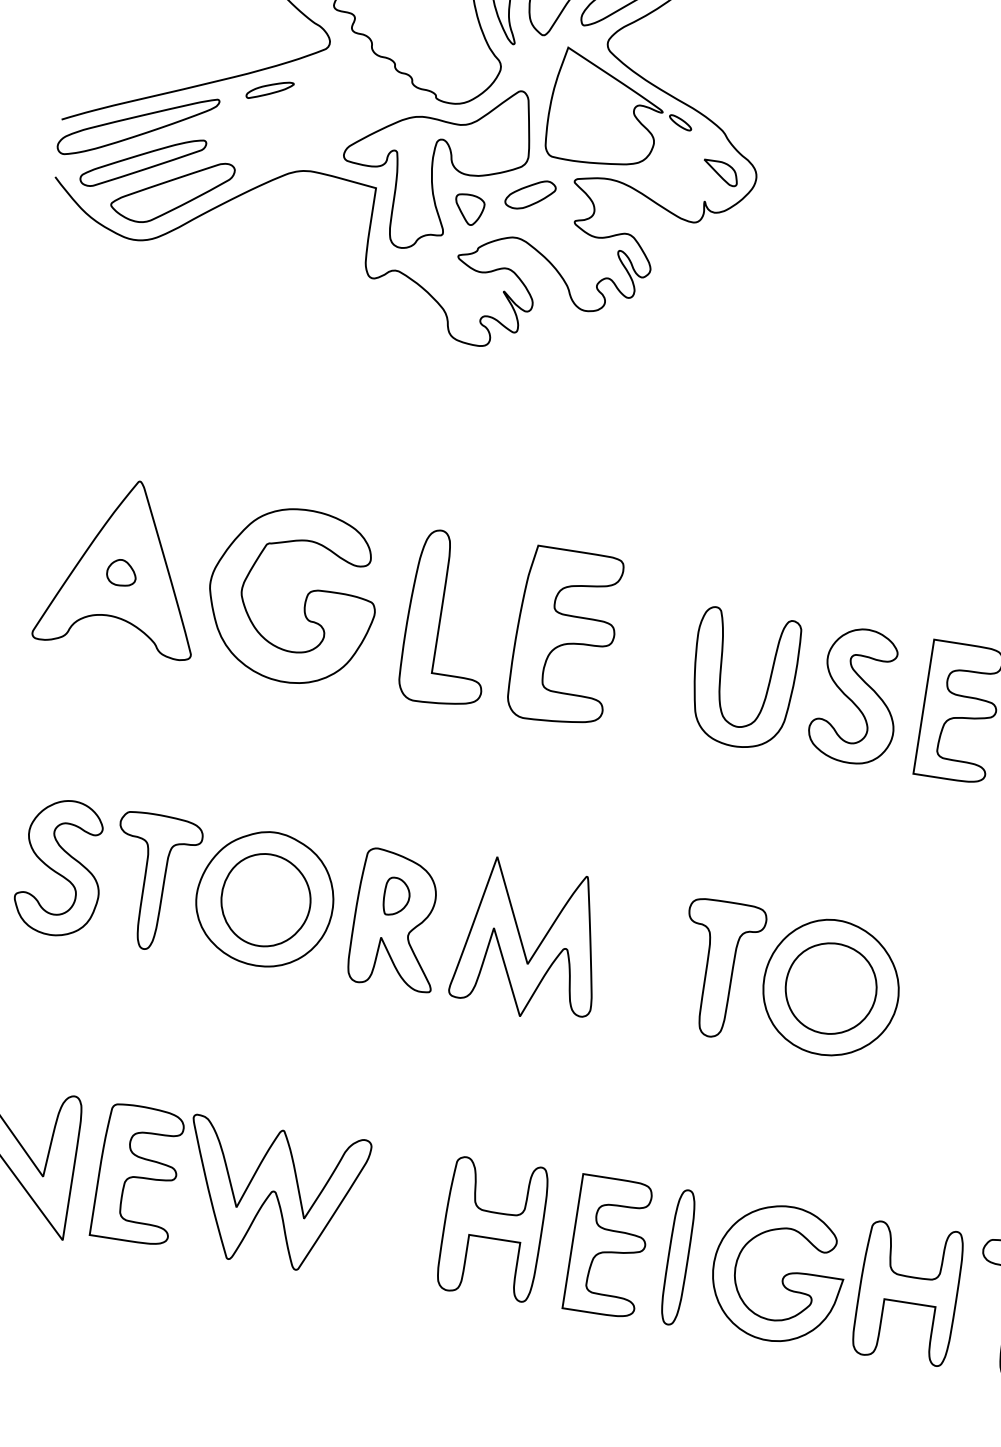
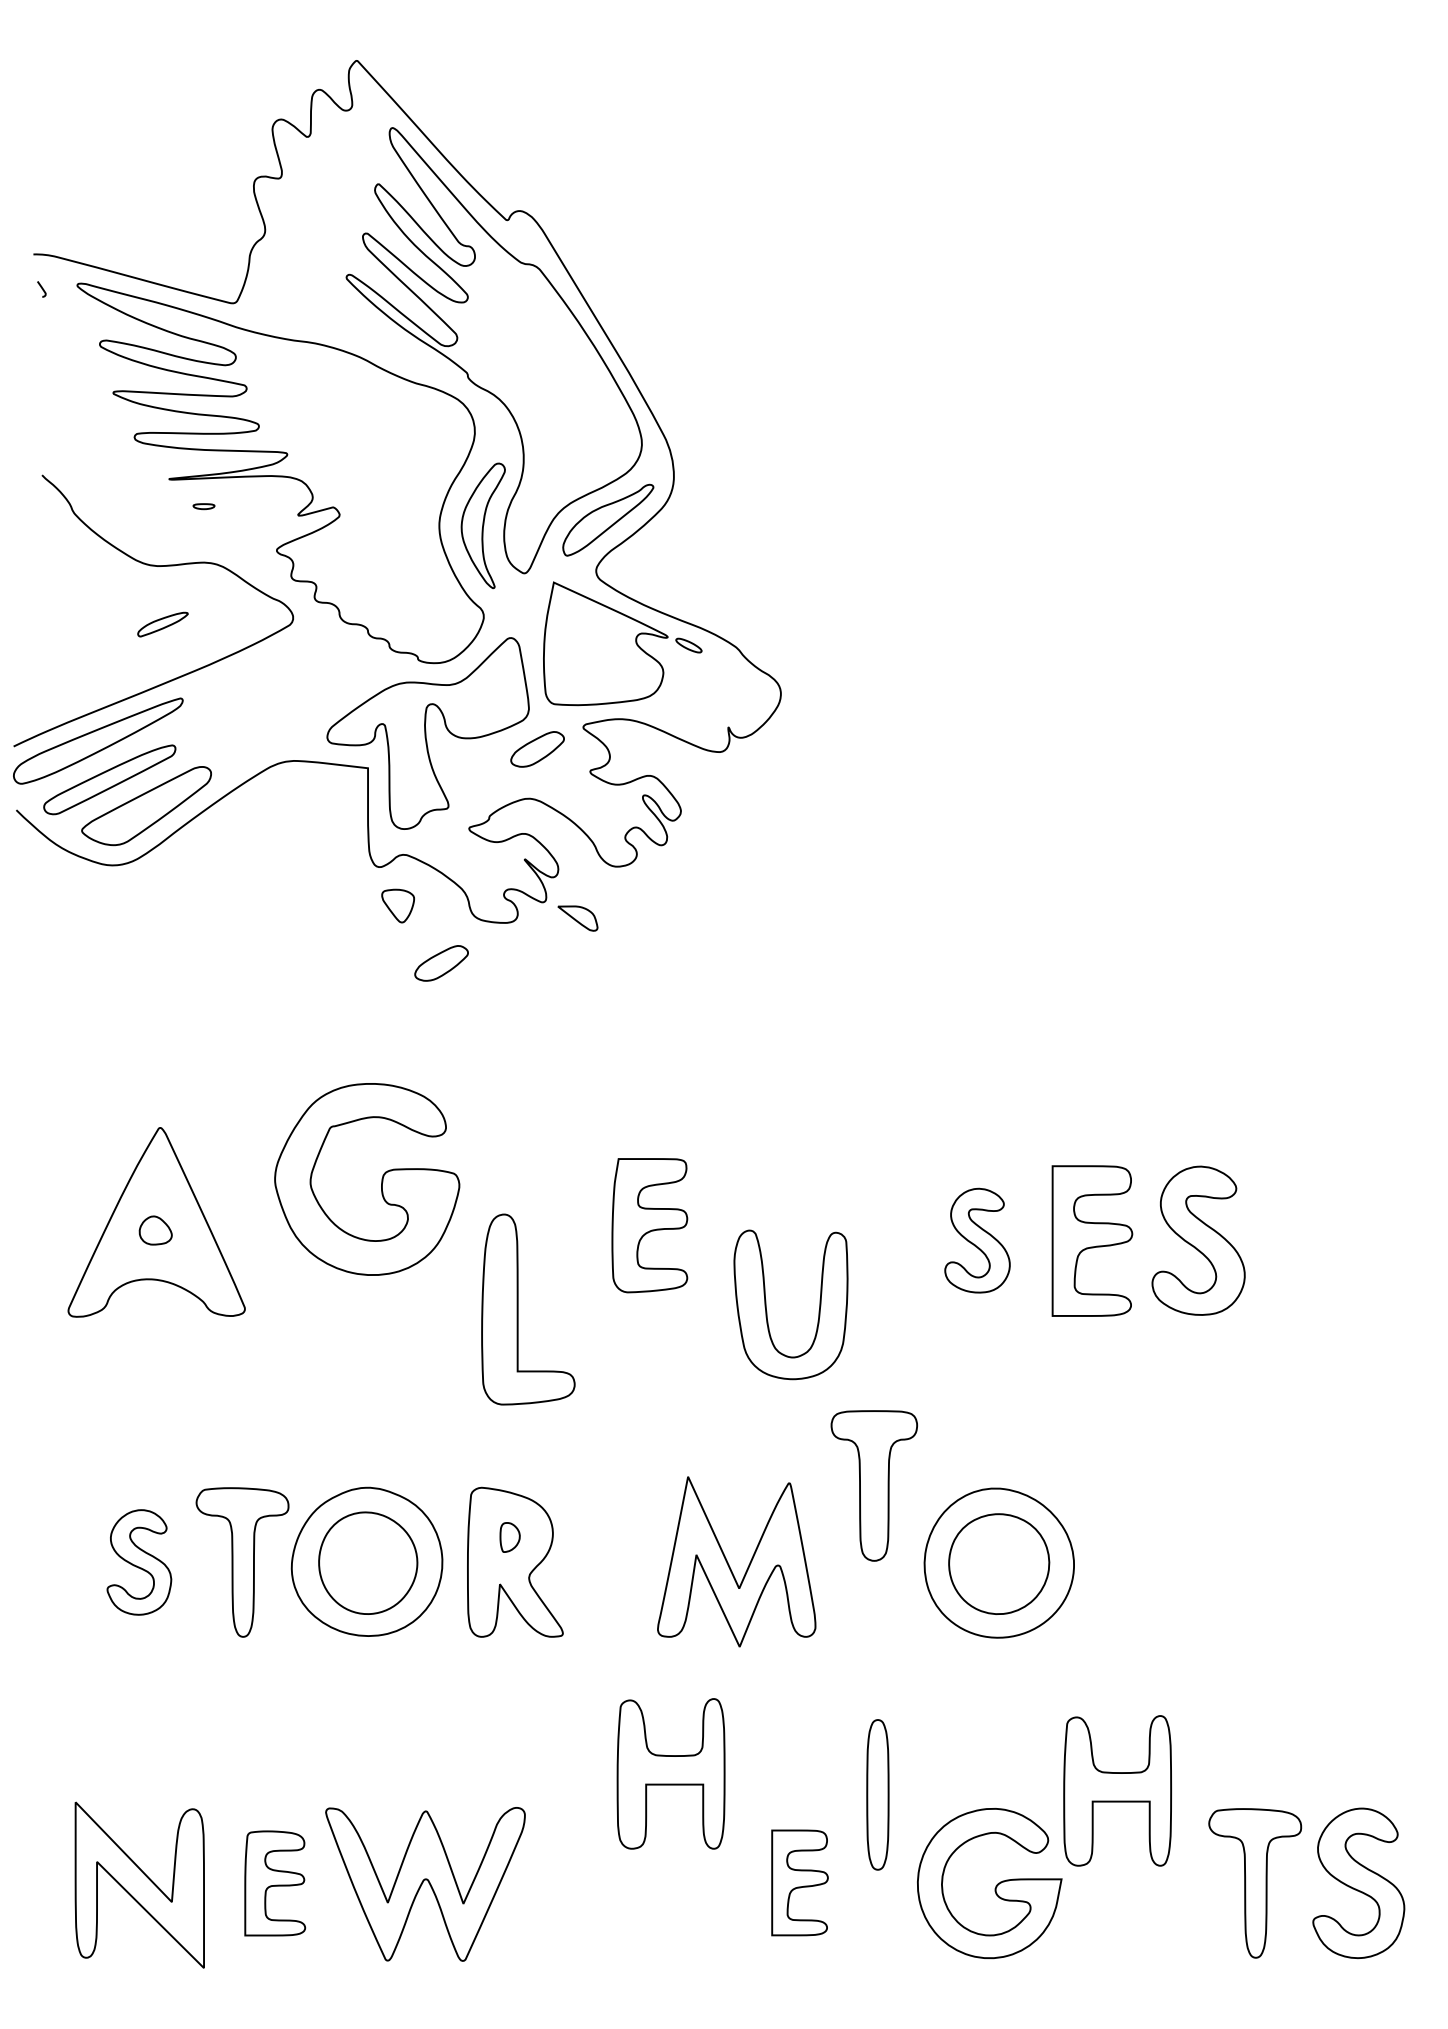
part: (269, 90) -> (162, 624), moved
part: (720, 172) -> (577, 918), moved
part: (468, 209) -> (397, 905), moved
part: (414, 373) -> (441, 963), added
part: (305, 597) -> (381, 1179), moved
part: (441, 617) -> (518, 1309), moved
part: (564, 636) -> (649, 1225), size x0.7
part: (721, 675) -> (766, 1304), moved
part: (856, 695) -> (977, 1240), size x0.7
part: (61, 868) -> (139, 1562), size x0.7
part: (396, 896) -> (509, 1537), size x0.7
part: (522, 941) -> (729, 1564), moved
part: (718, 968) -> (873, 1485), moved
part: (137, 1174) -> (274, 1883), size x0.7
part: (492, 1228) -> (670, 1773), moved
part: (608, 1246) -> (799, 1882), size x0.7
part: (677, 1257) -> (877, 1794), moved
part: (908, 1292) -> (1117, 1790), moved

